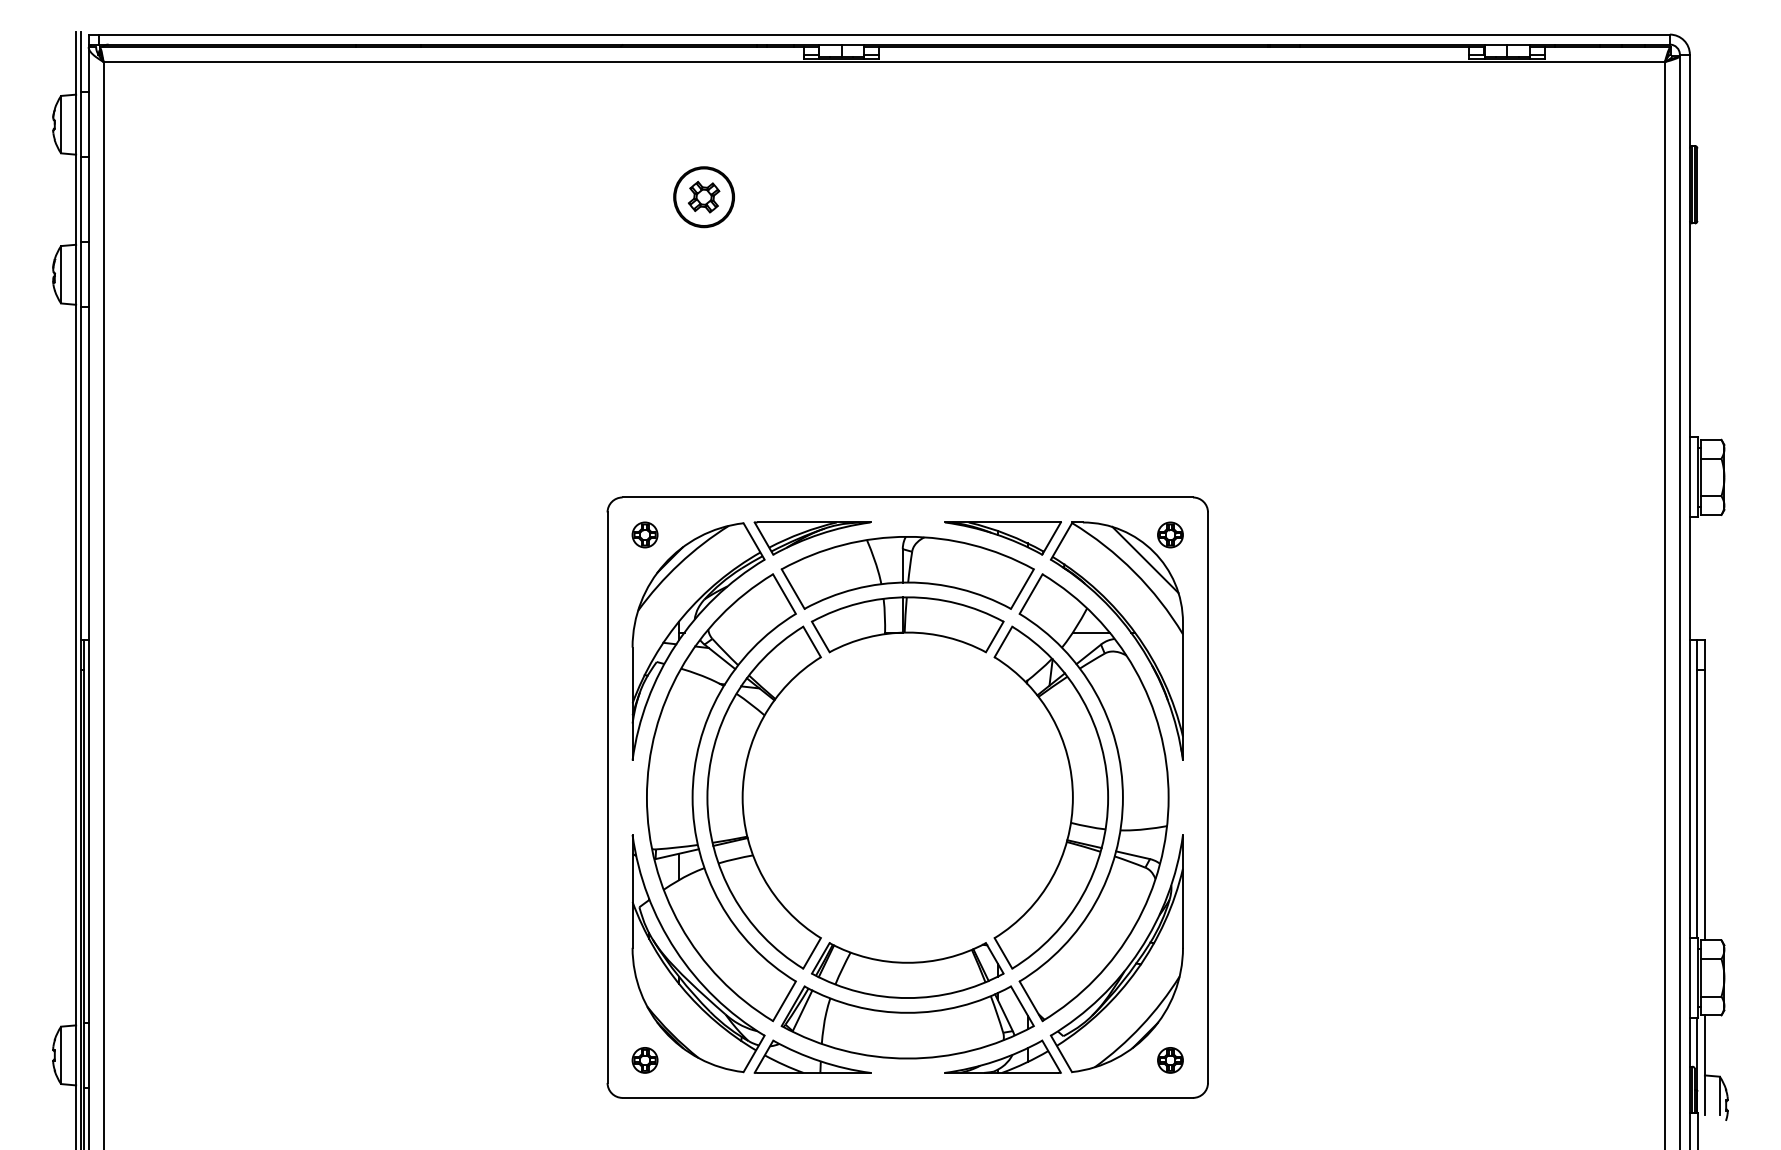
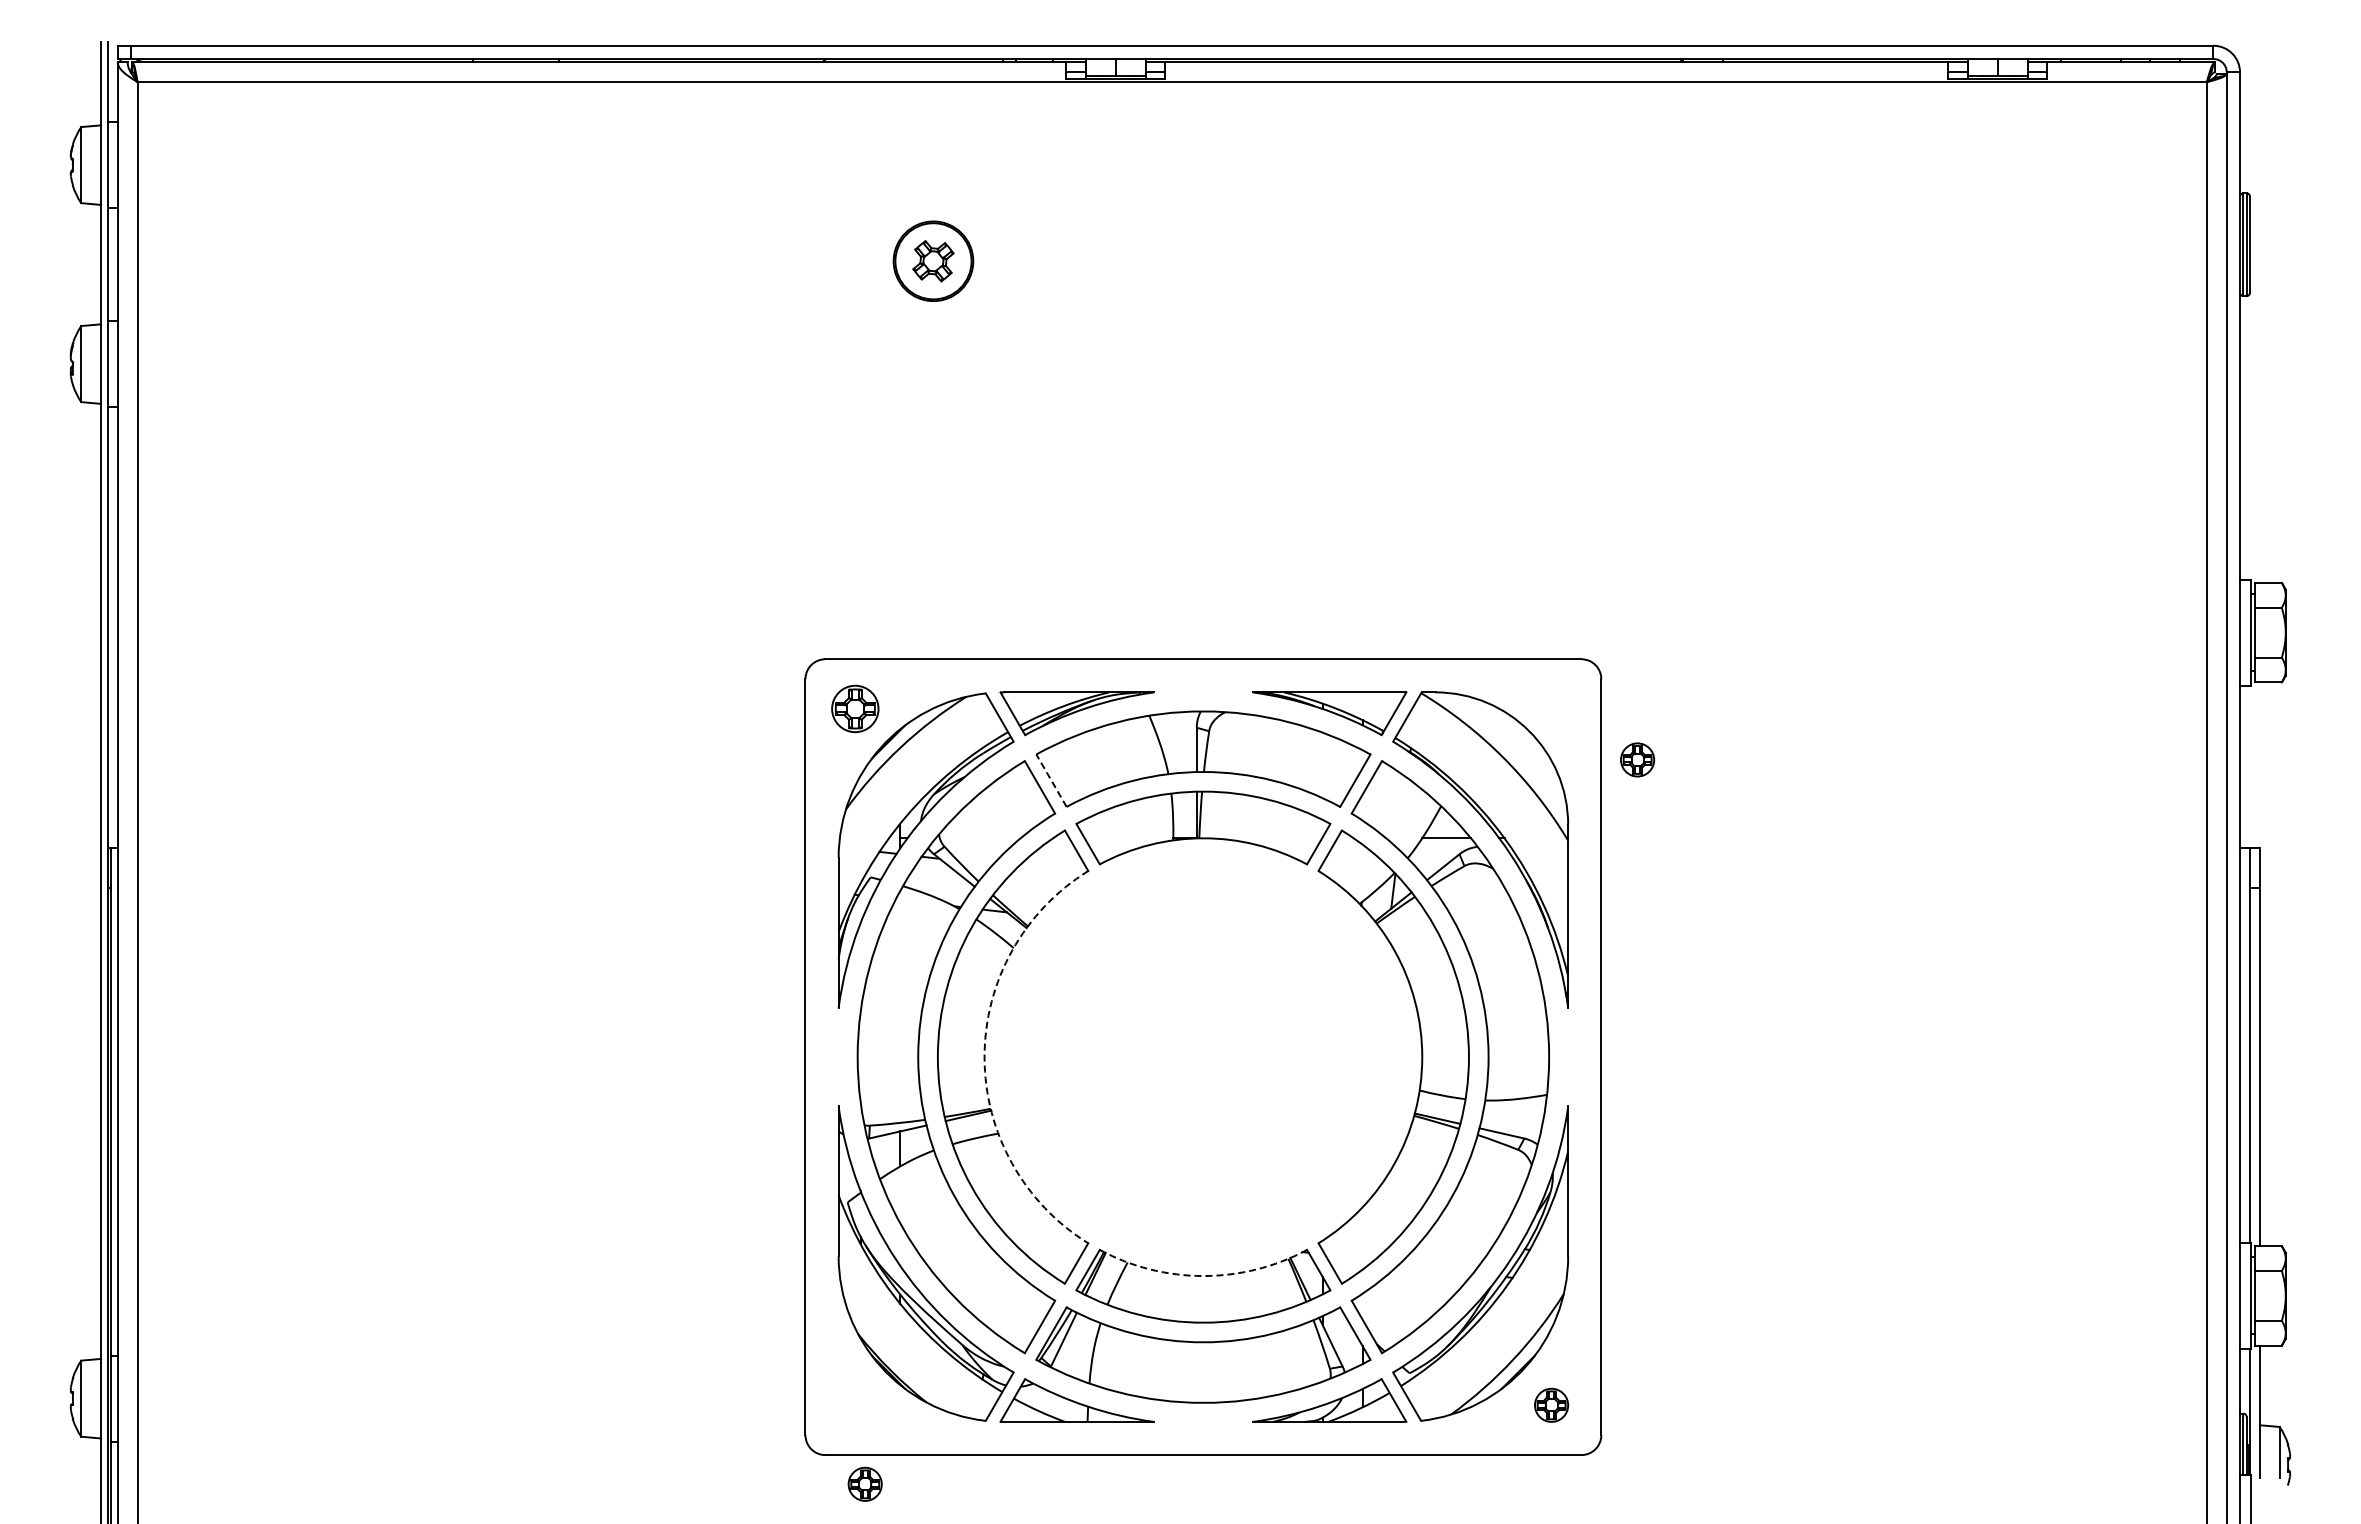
part: (644, 534) -> (854, 708), size x1.4
part: (1170, 534) -> (1637, 759), moved
line: (1145, 559) -> (1518, 741), removed
line: (793, 588) -> (1051, 780), solid -> dashed
arc: (742, 797) -> (984, 1057), solid -> dashed
arc: (907, 963) -> (1203, 1276), solid -> dashed
part: (644, 1059) -> (864, 1483), moved

